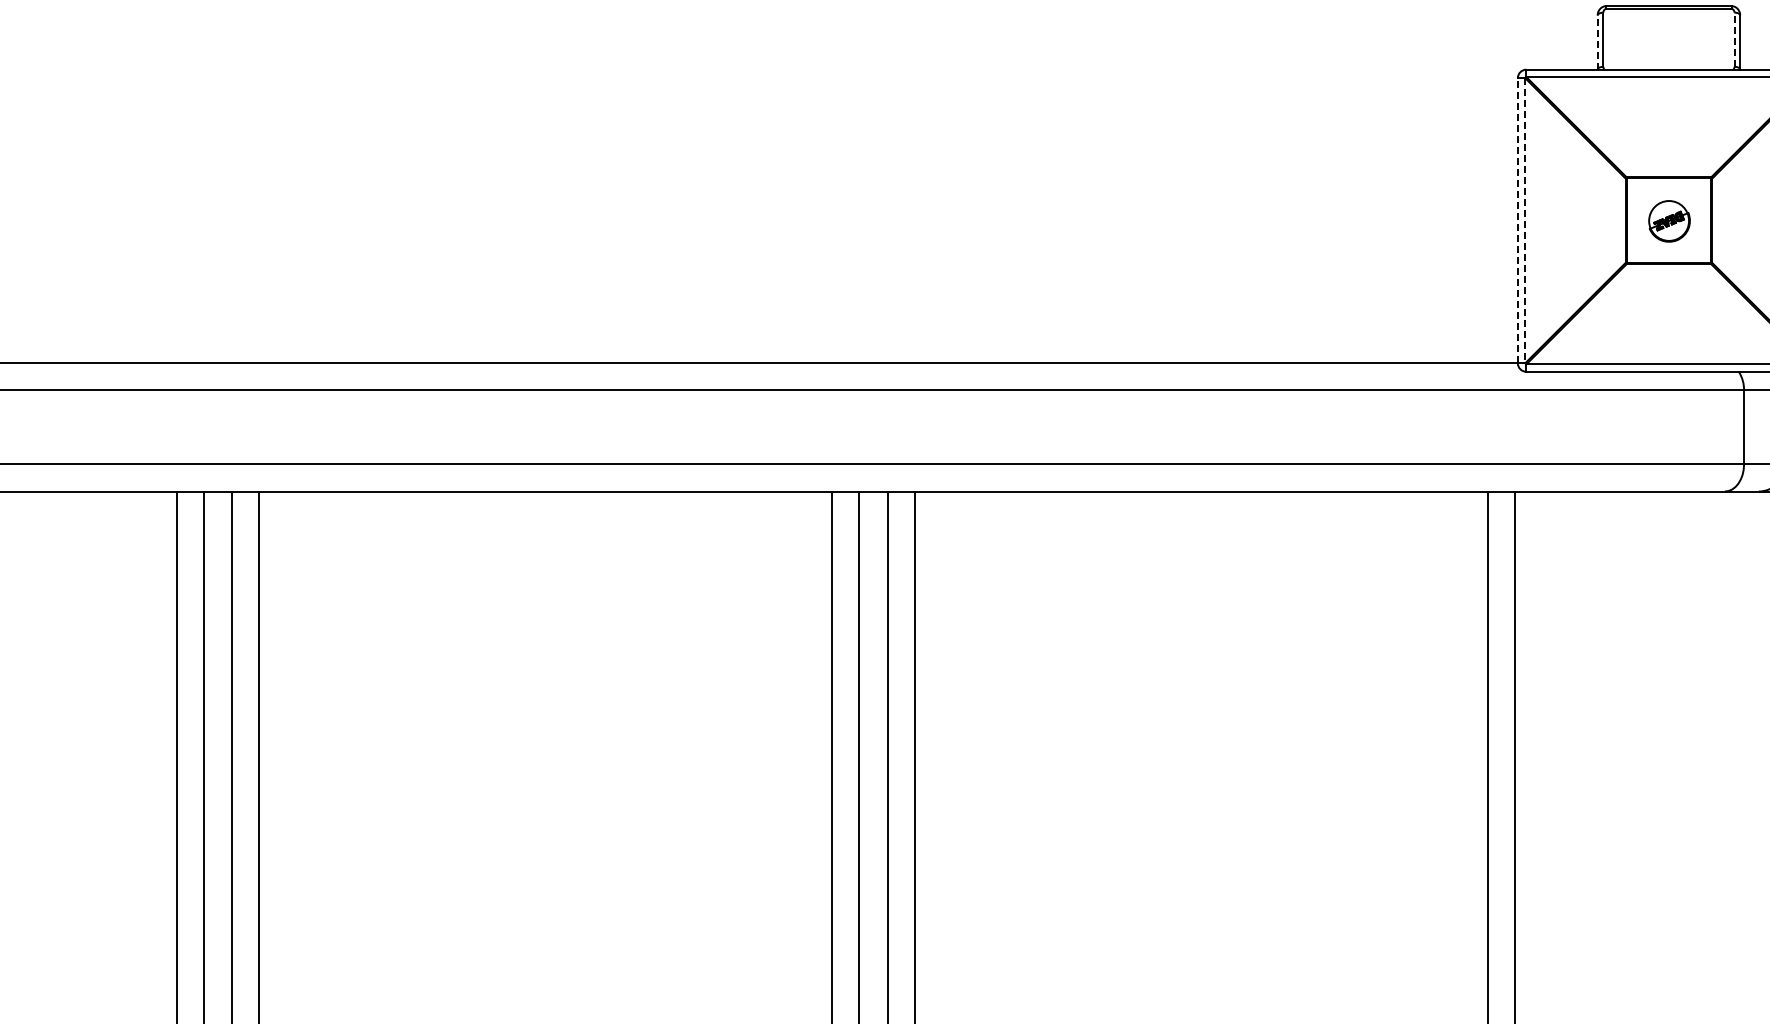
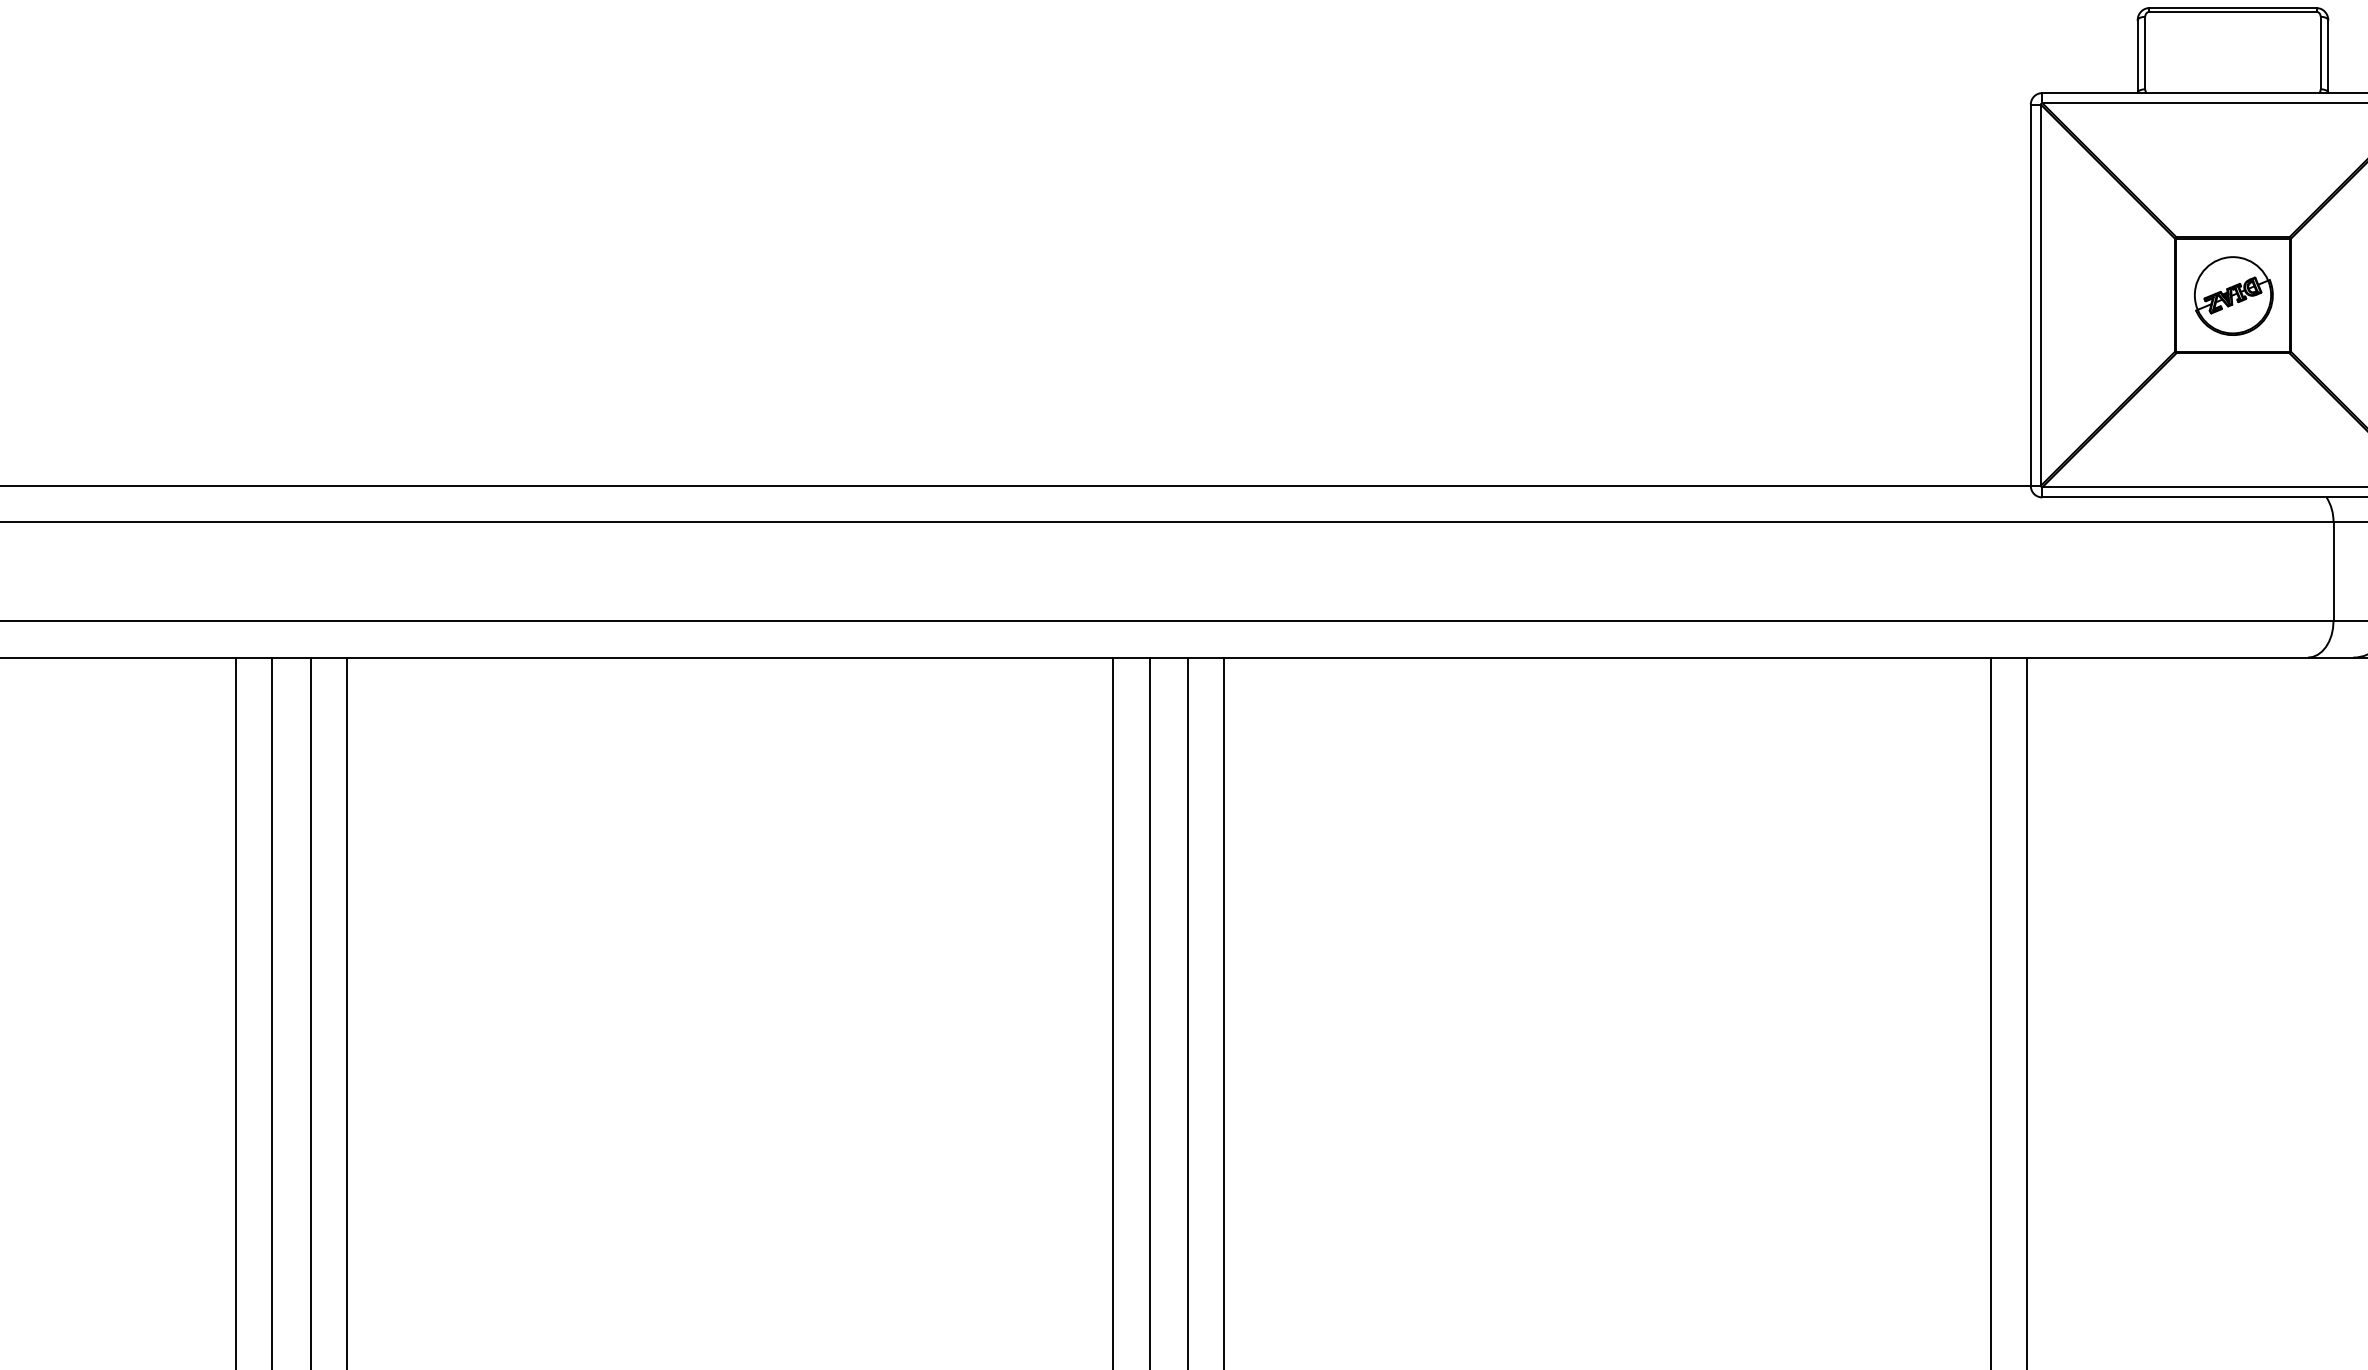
line: (1734, 39) -> (2320, 52), dashed -> solid
line: (1597, 42) -> (2137, 56), dashed -> solid
line: (1517, 220) -> (2030, 294), dashed -> solid
line: (1525, 220) -> (2041, 294), dashed -> solid
part: (1669, 221) -> (2233, 296), size x1.43

